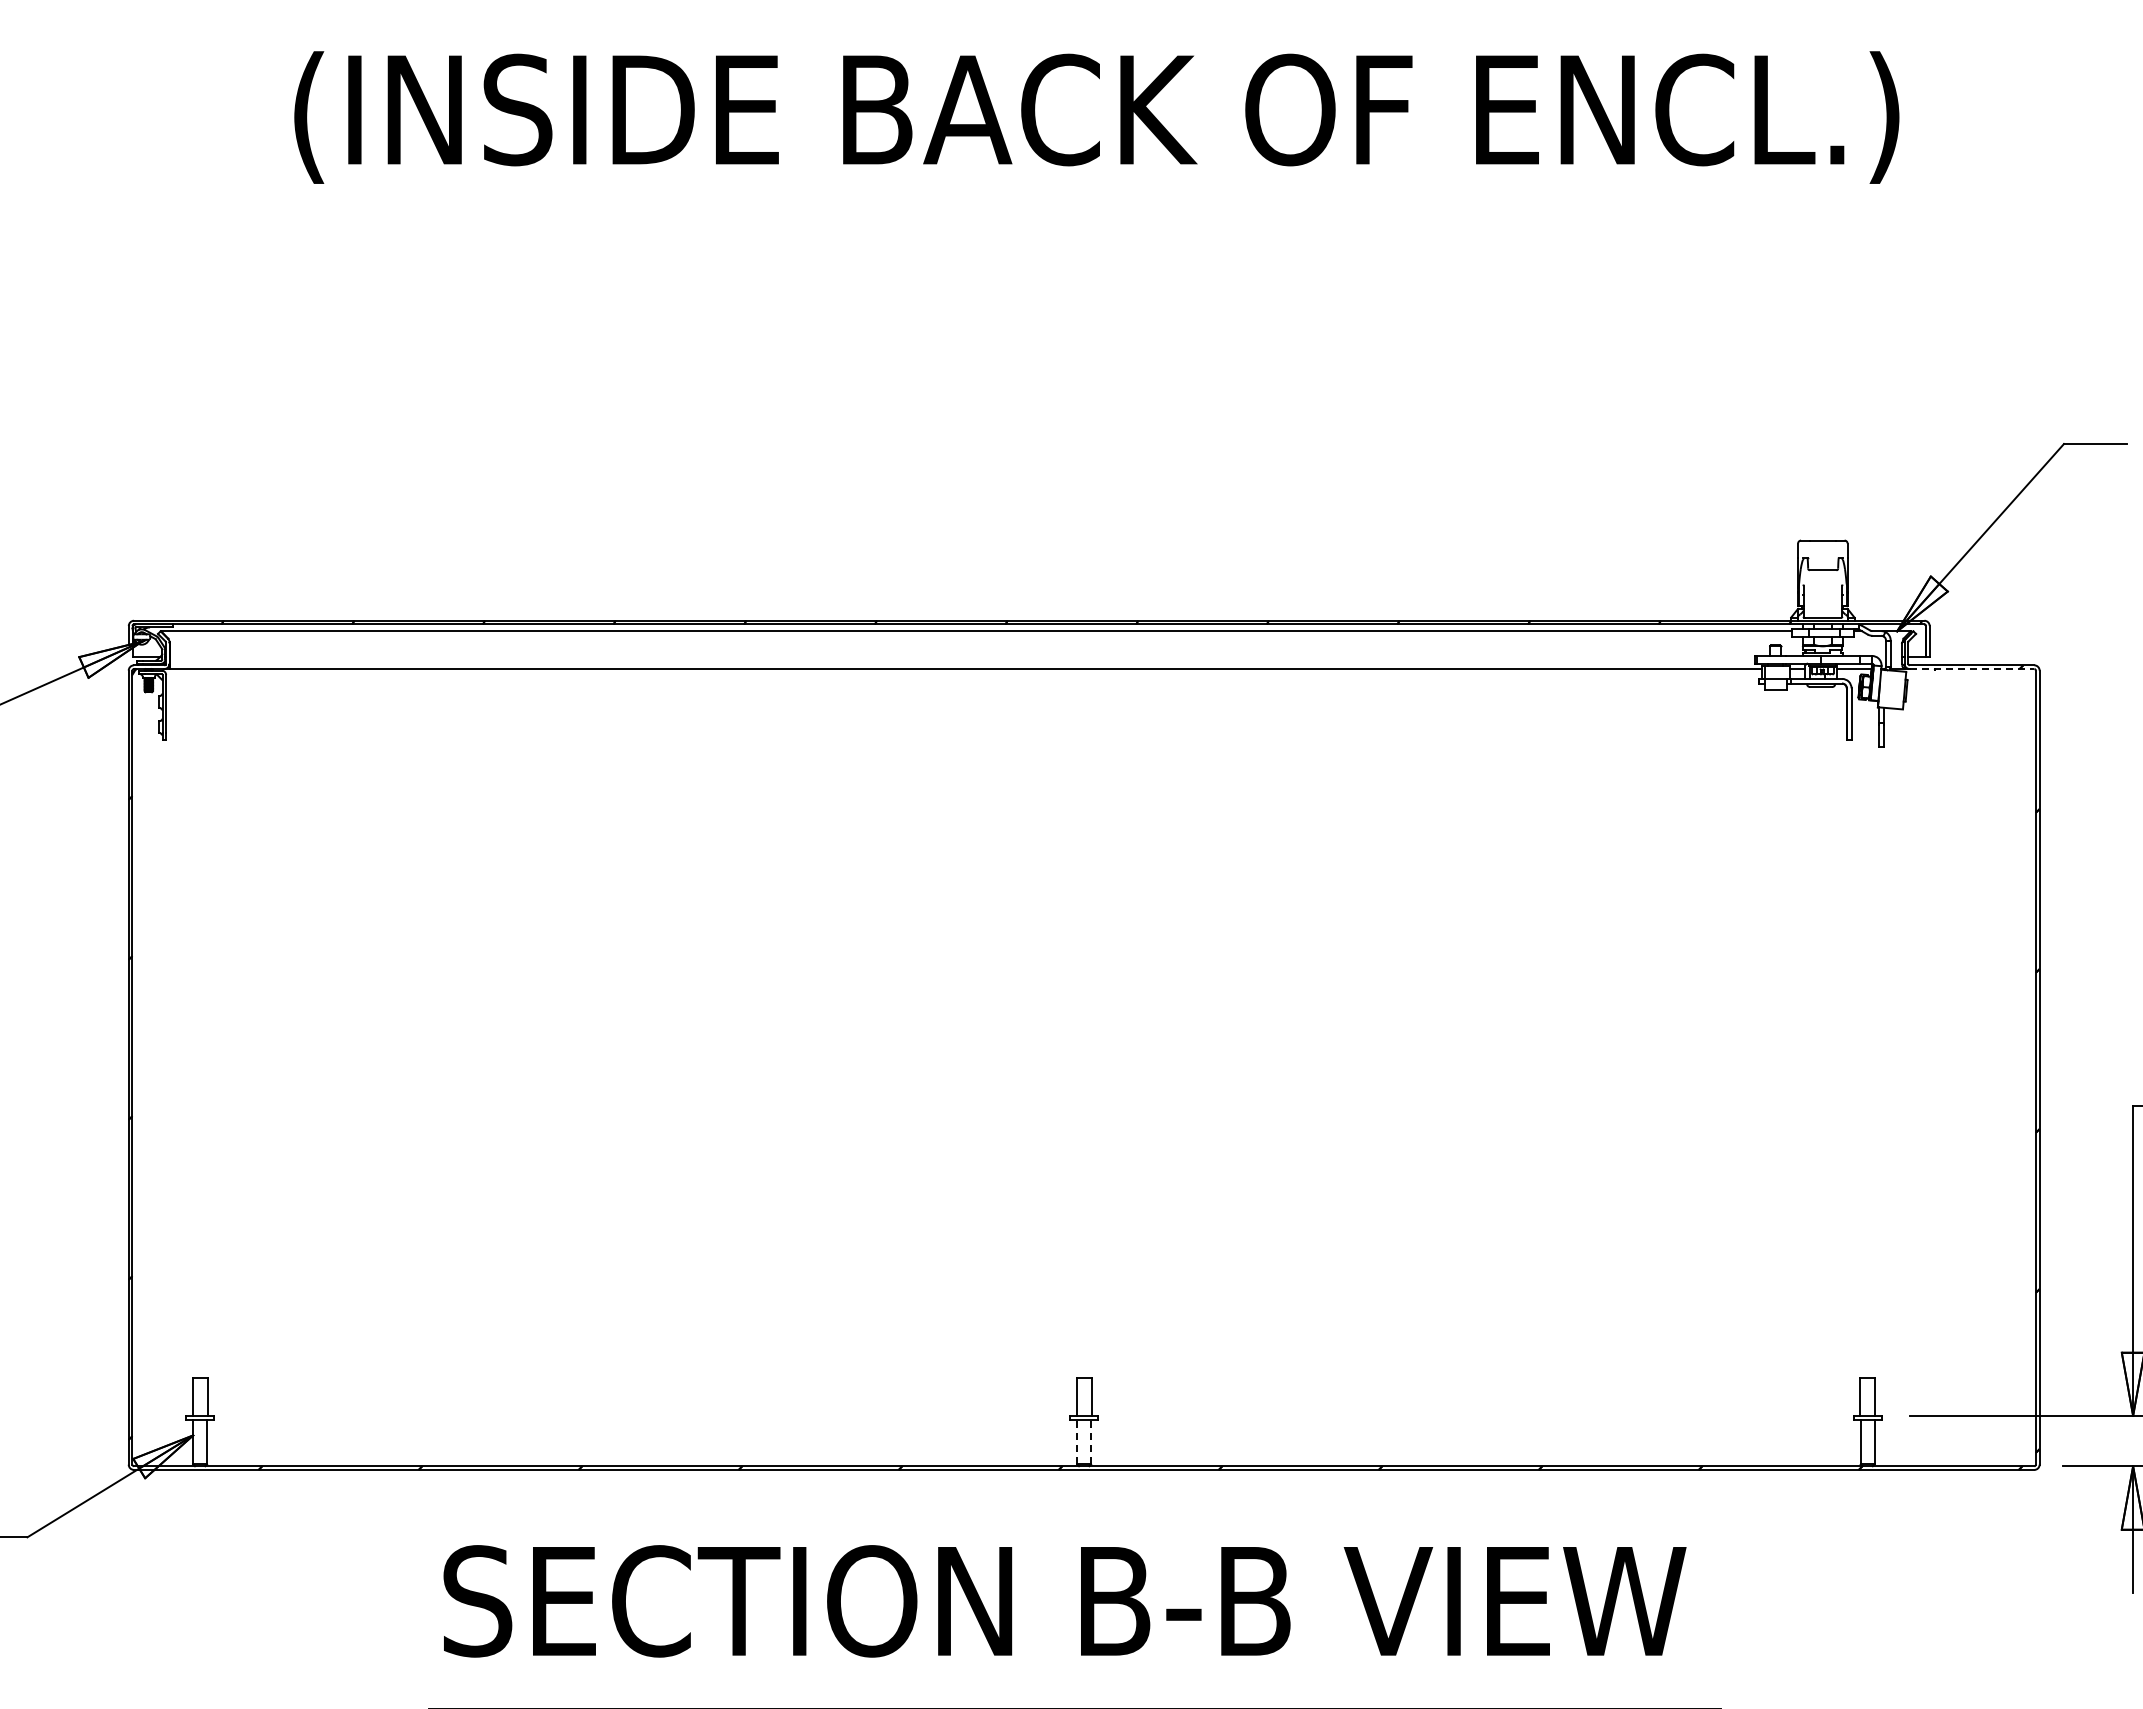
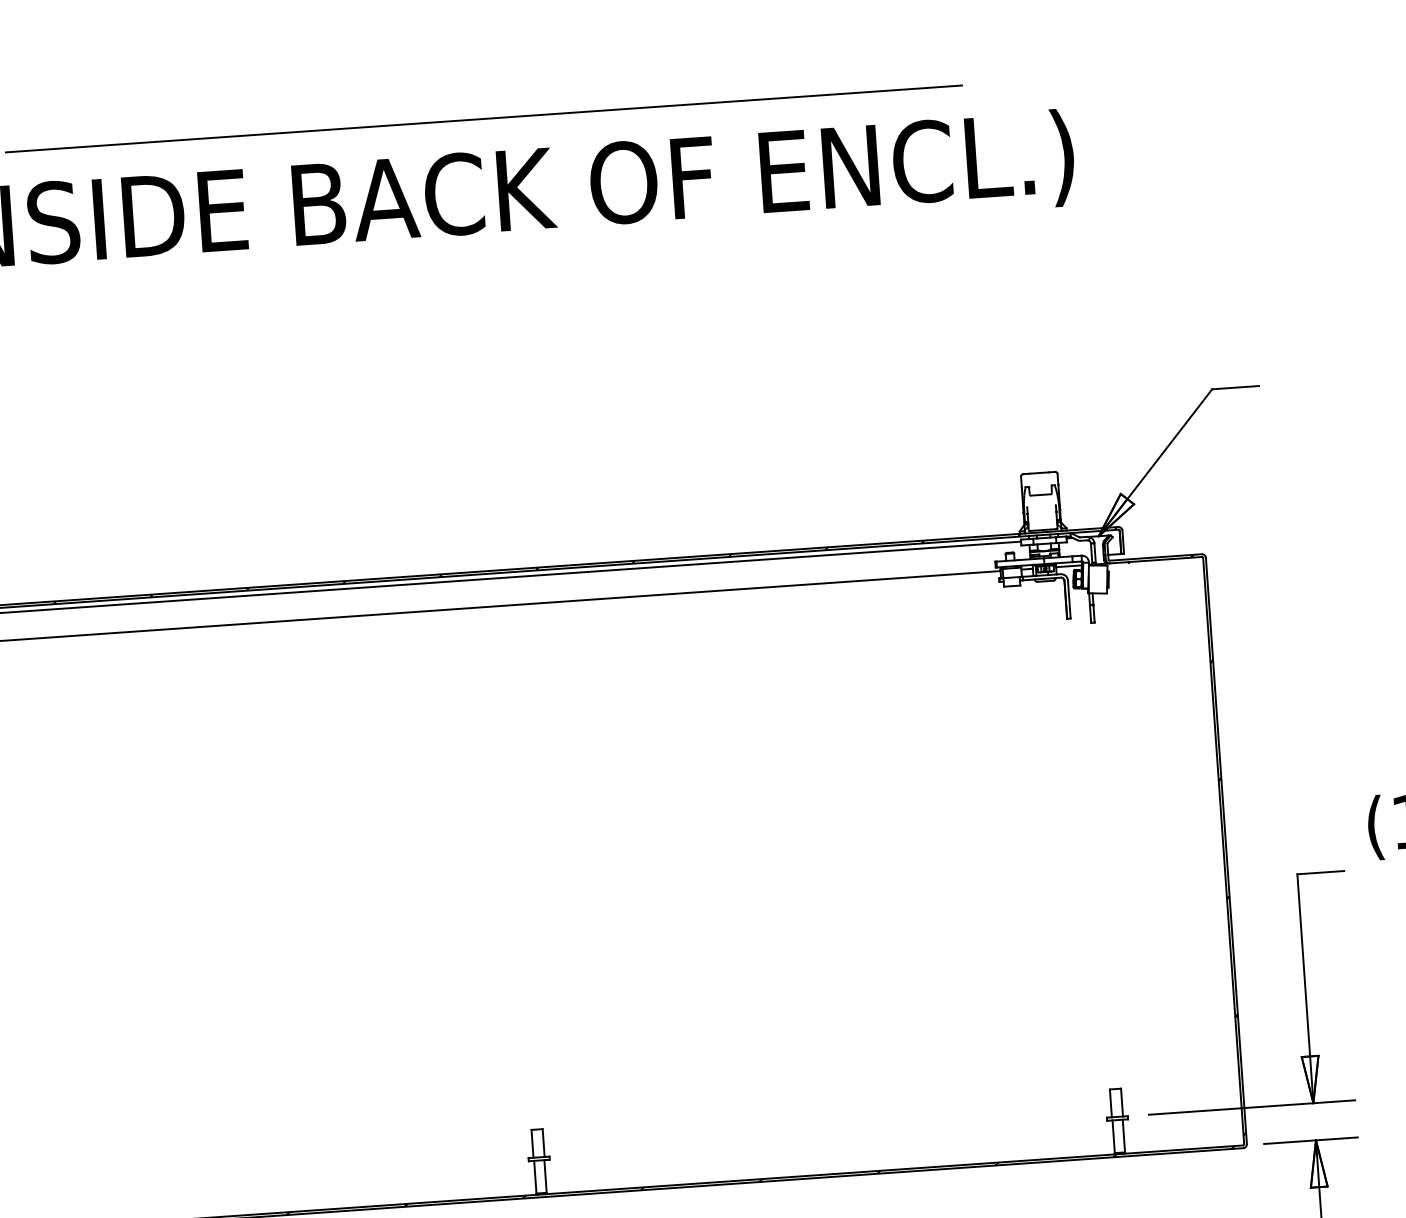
line: (1107, 10) -> (483, 118), added
line: (1972, 669) -> (1156, 560), dashed -> solid
line: (1077, 1441) -> (535, 1176), dashed -> solid
line: (1091, 1441) -> (545, 1175), dashed -> solid

